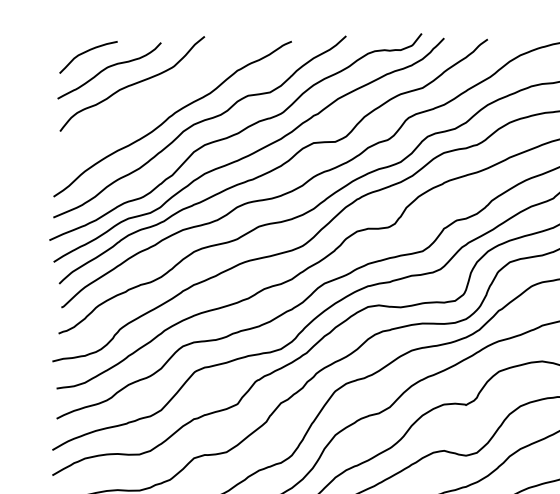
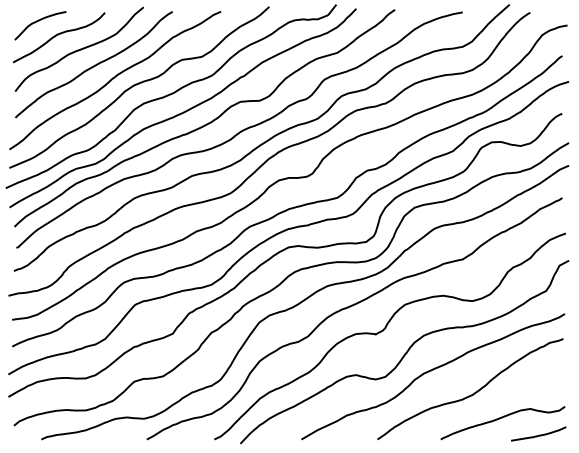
curve: (148, 102) -> (93, 65), added

